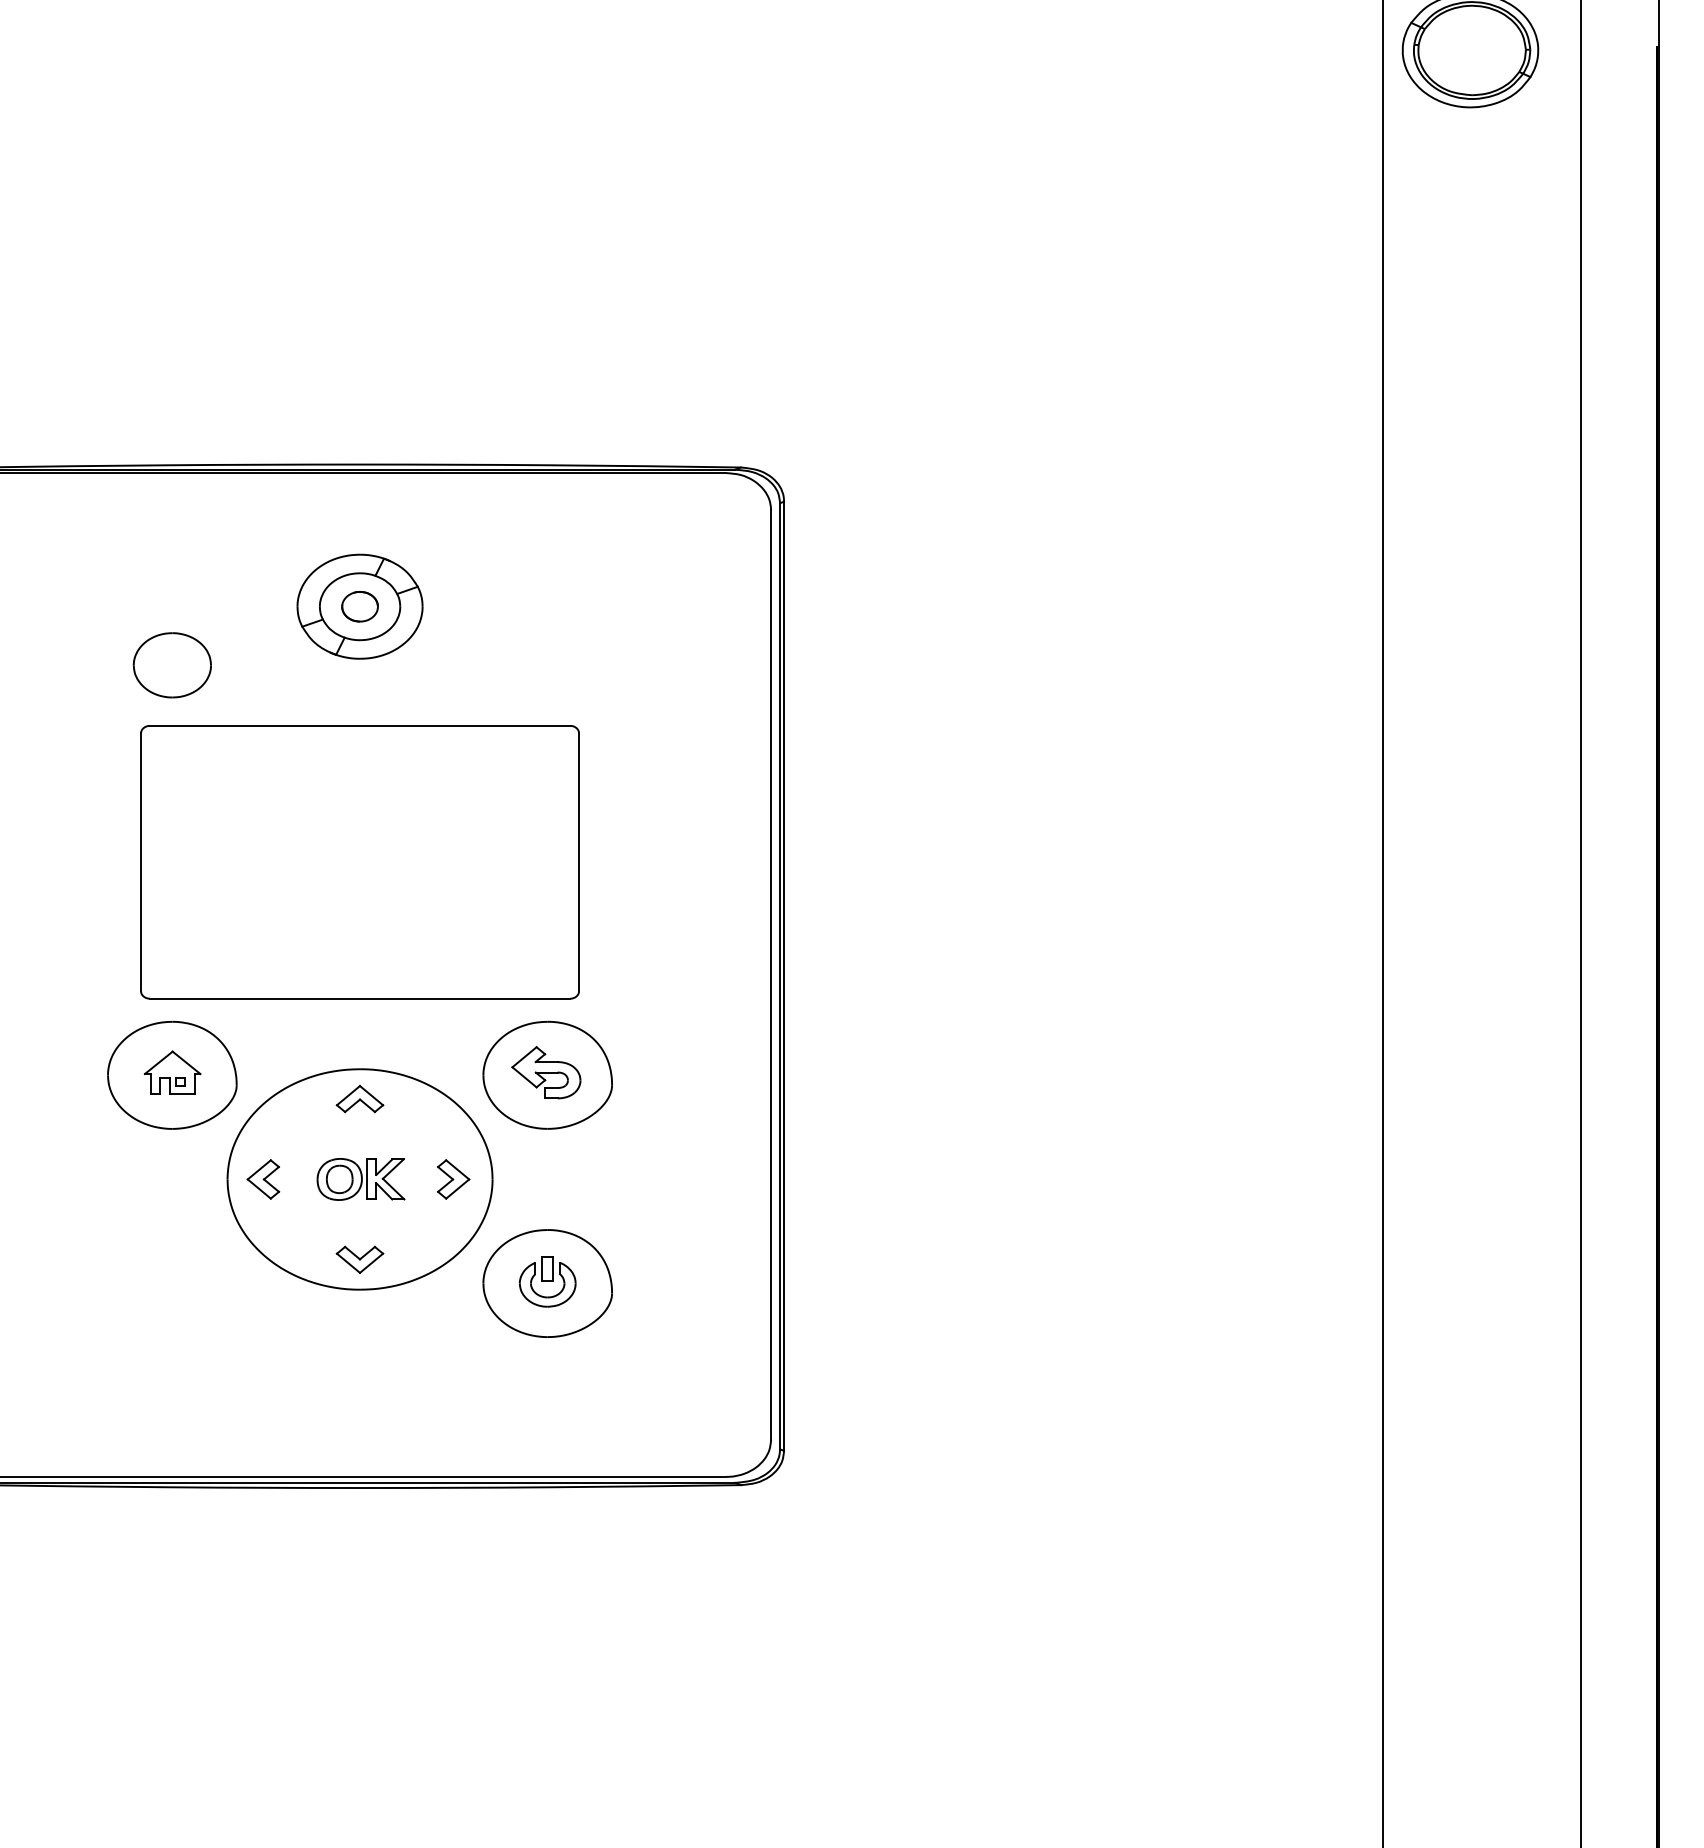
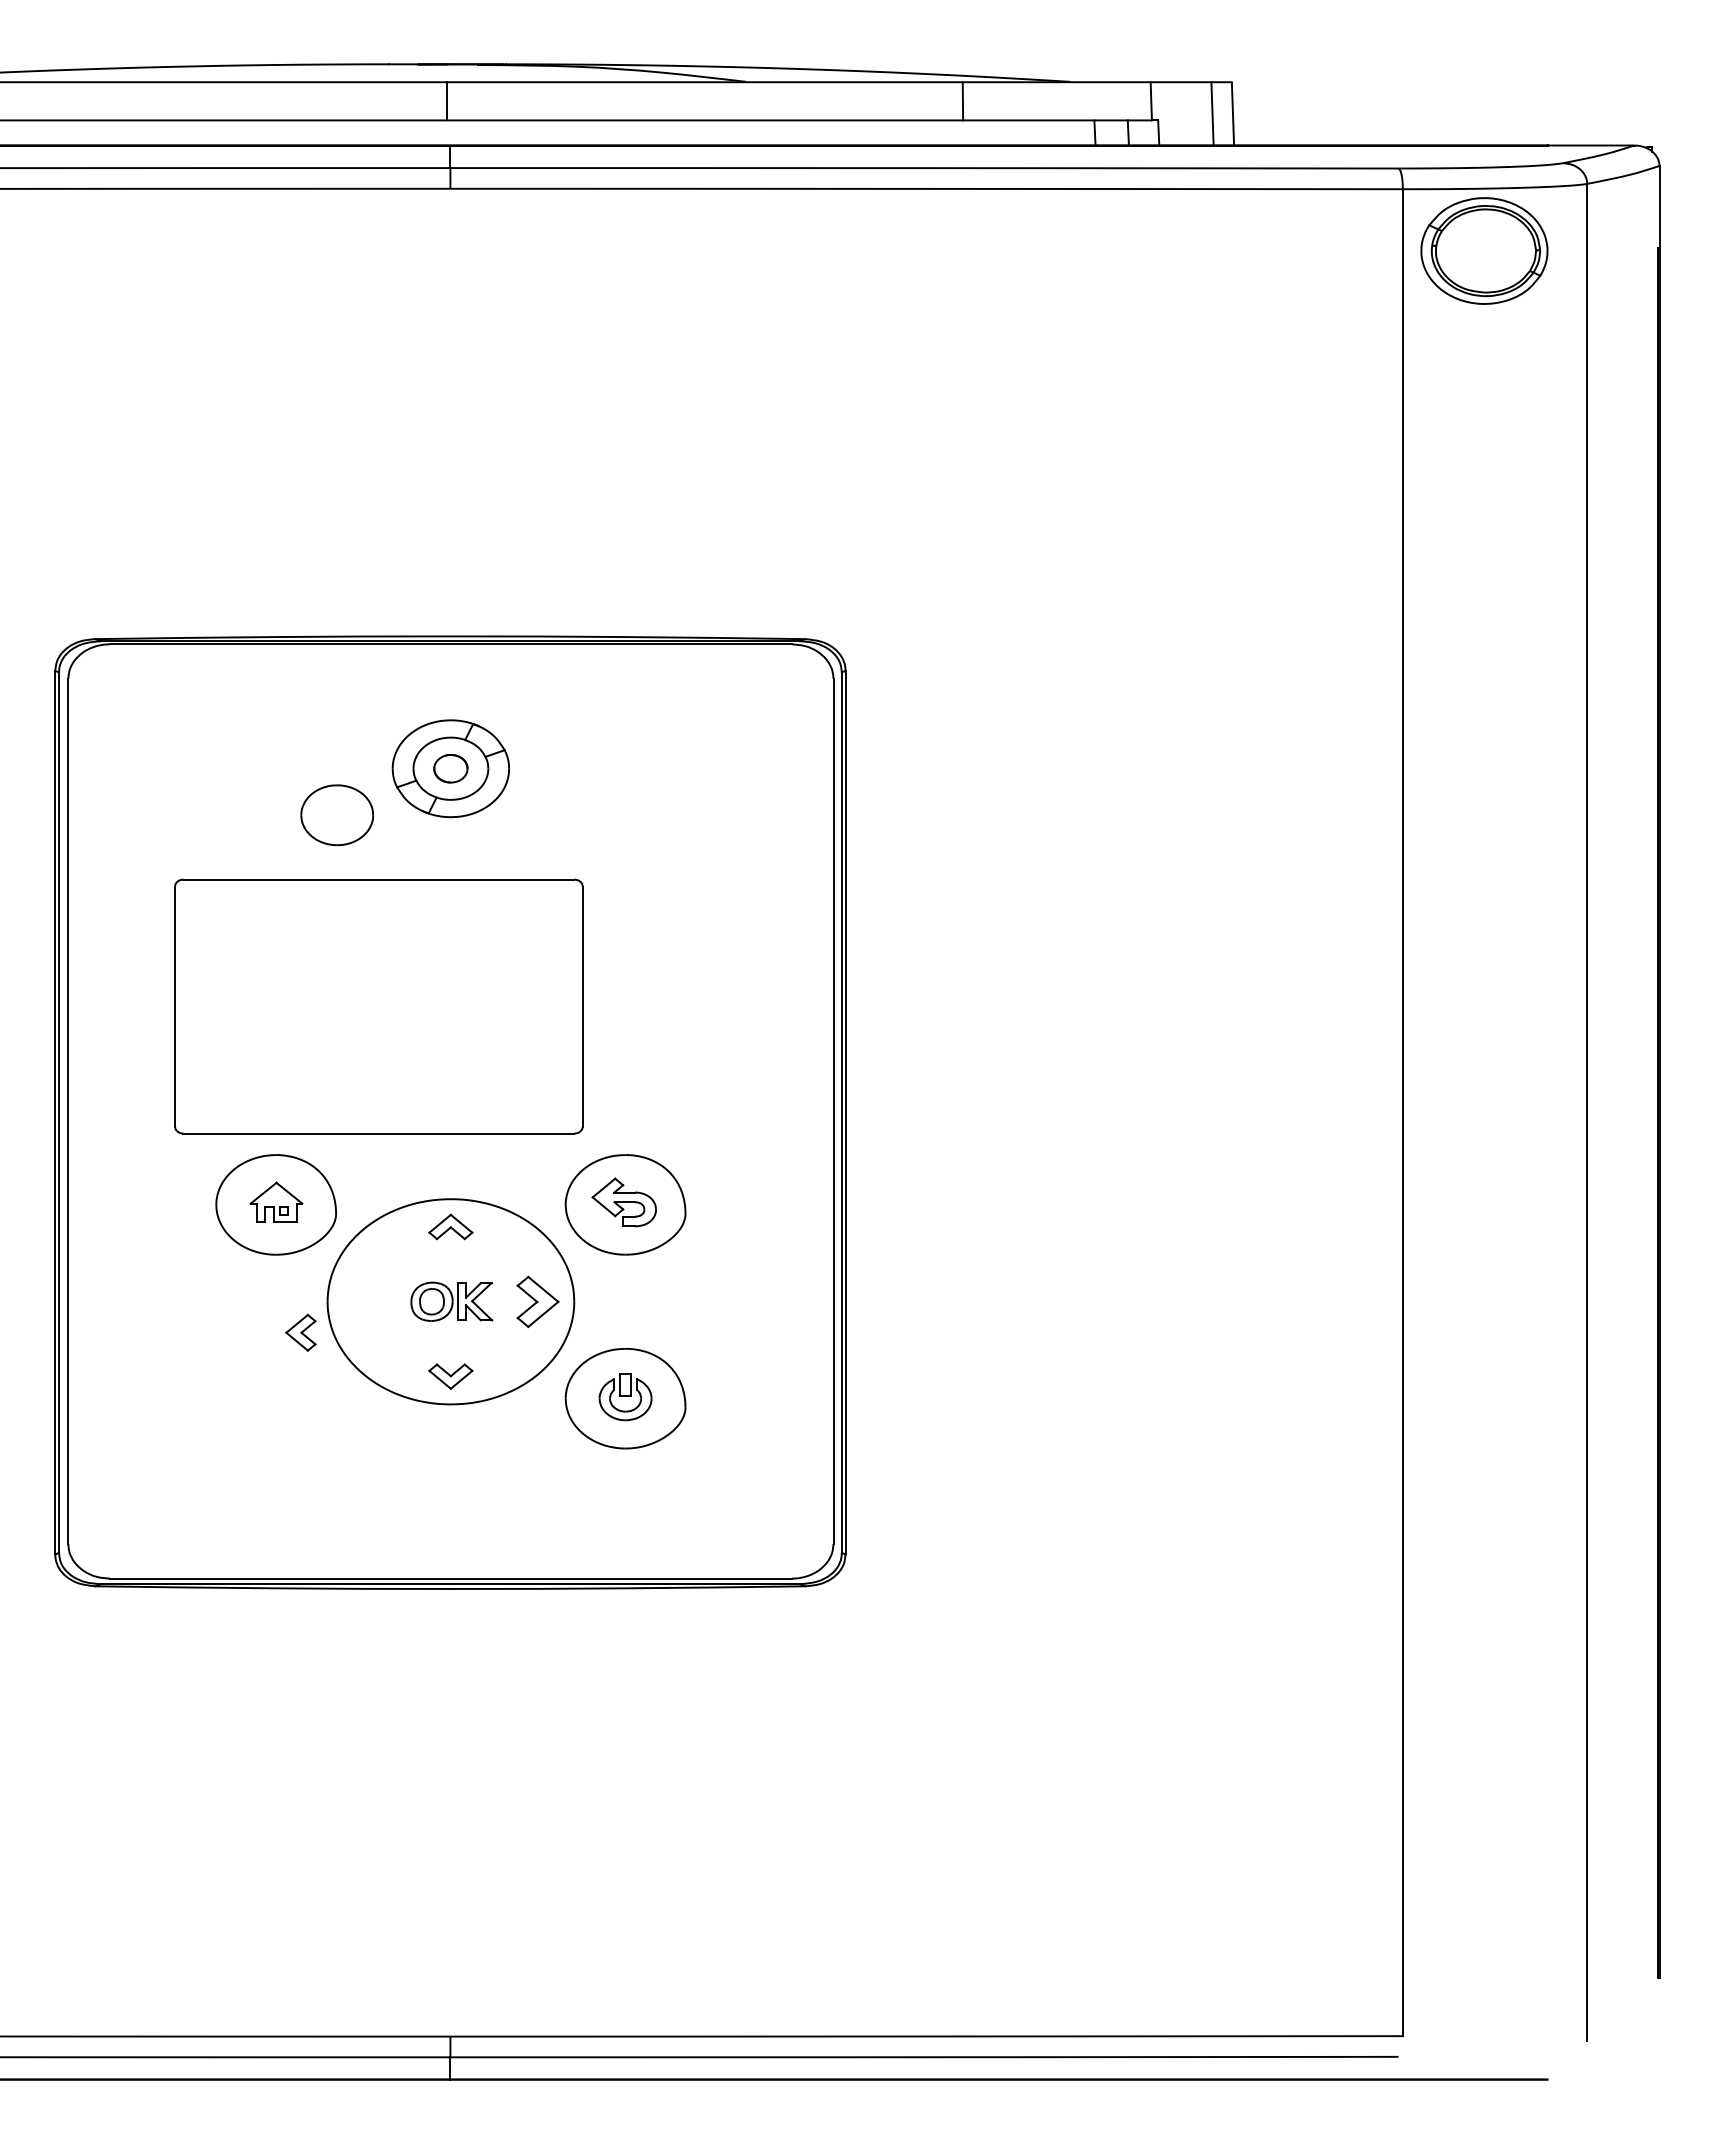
part: (172, 665) -> (337, 815), moved
part: (359, 862) -> (378, 1006), moved
part: (262, 1179) -> (300, 1332), moved
part: (453, 1179) -> (537, 1301), size x1.4

